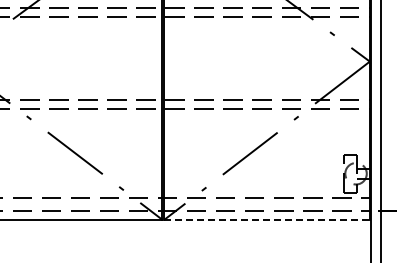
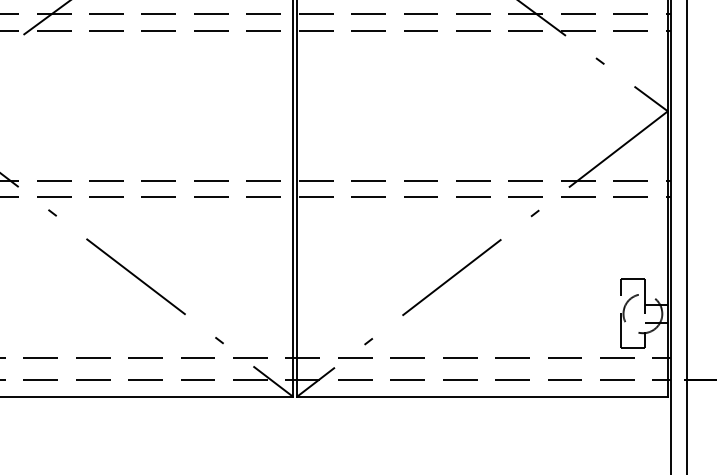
line: (267, 219) -> (483, 396), dashed -> solid

